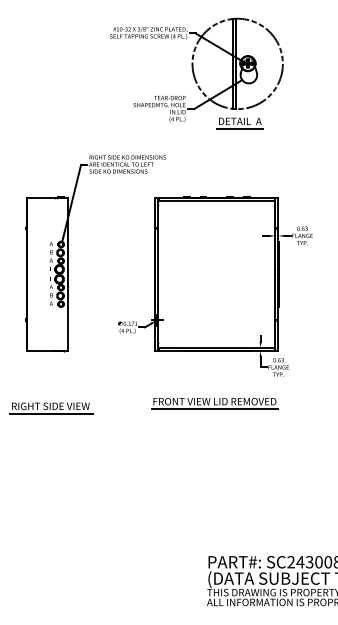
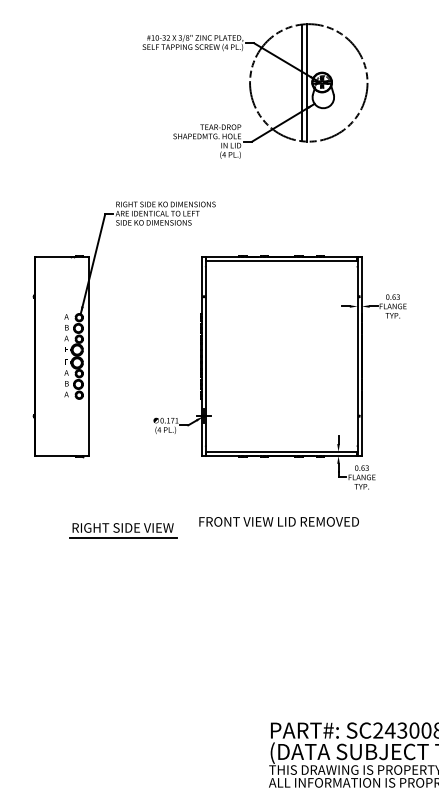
part: (239, 123) -> (311, 160), removed
part: (51, 408) -> (123, 530), moved
line: (214, 409) -> (278, 532), removed

